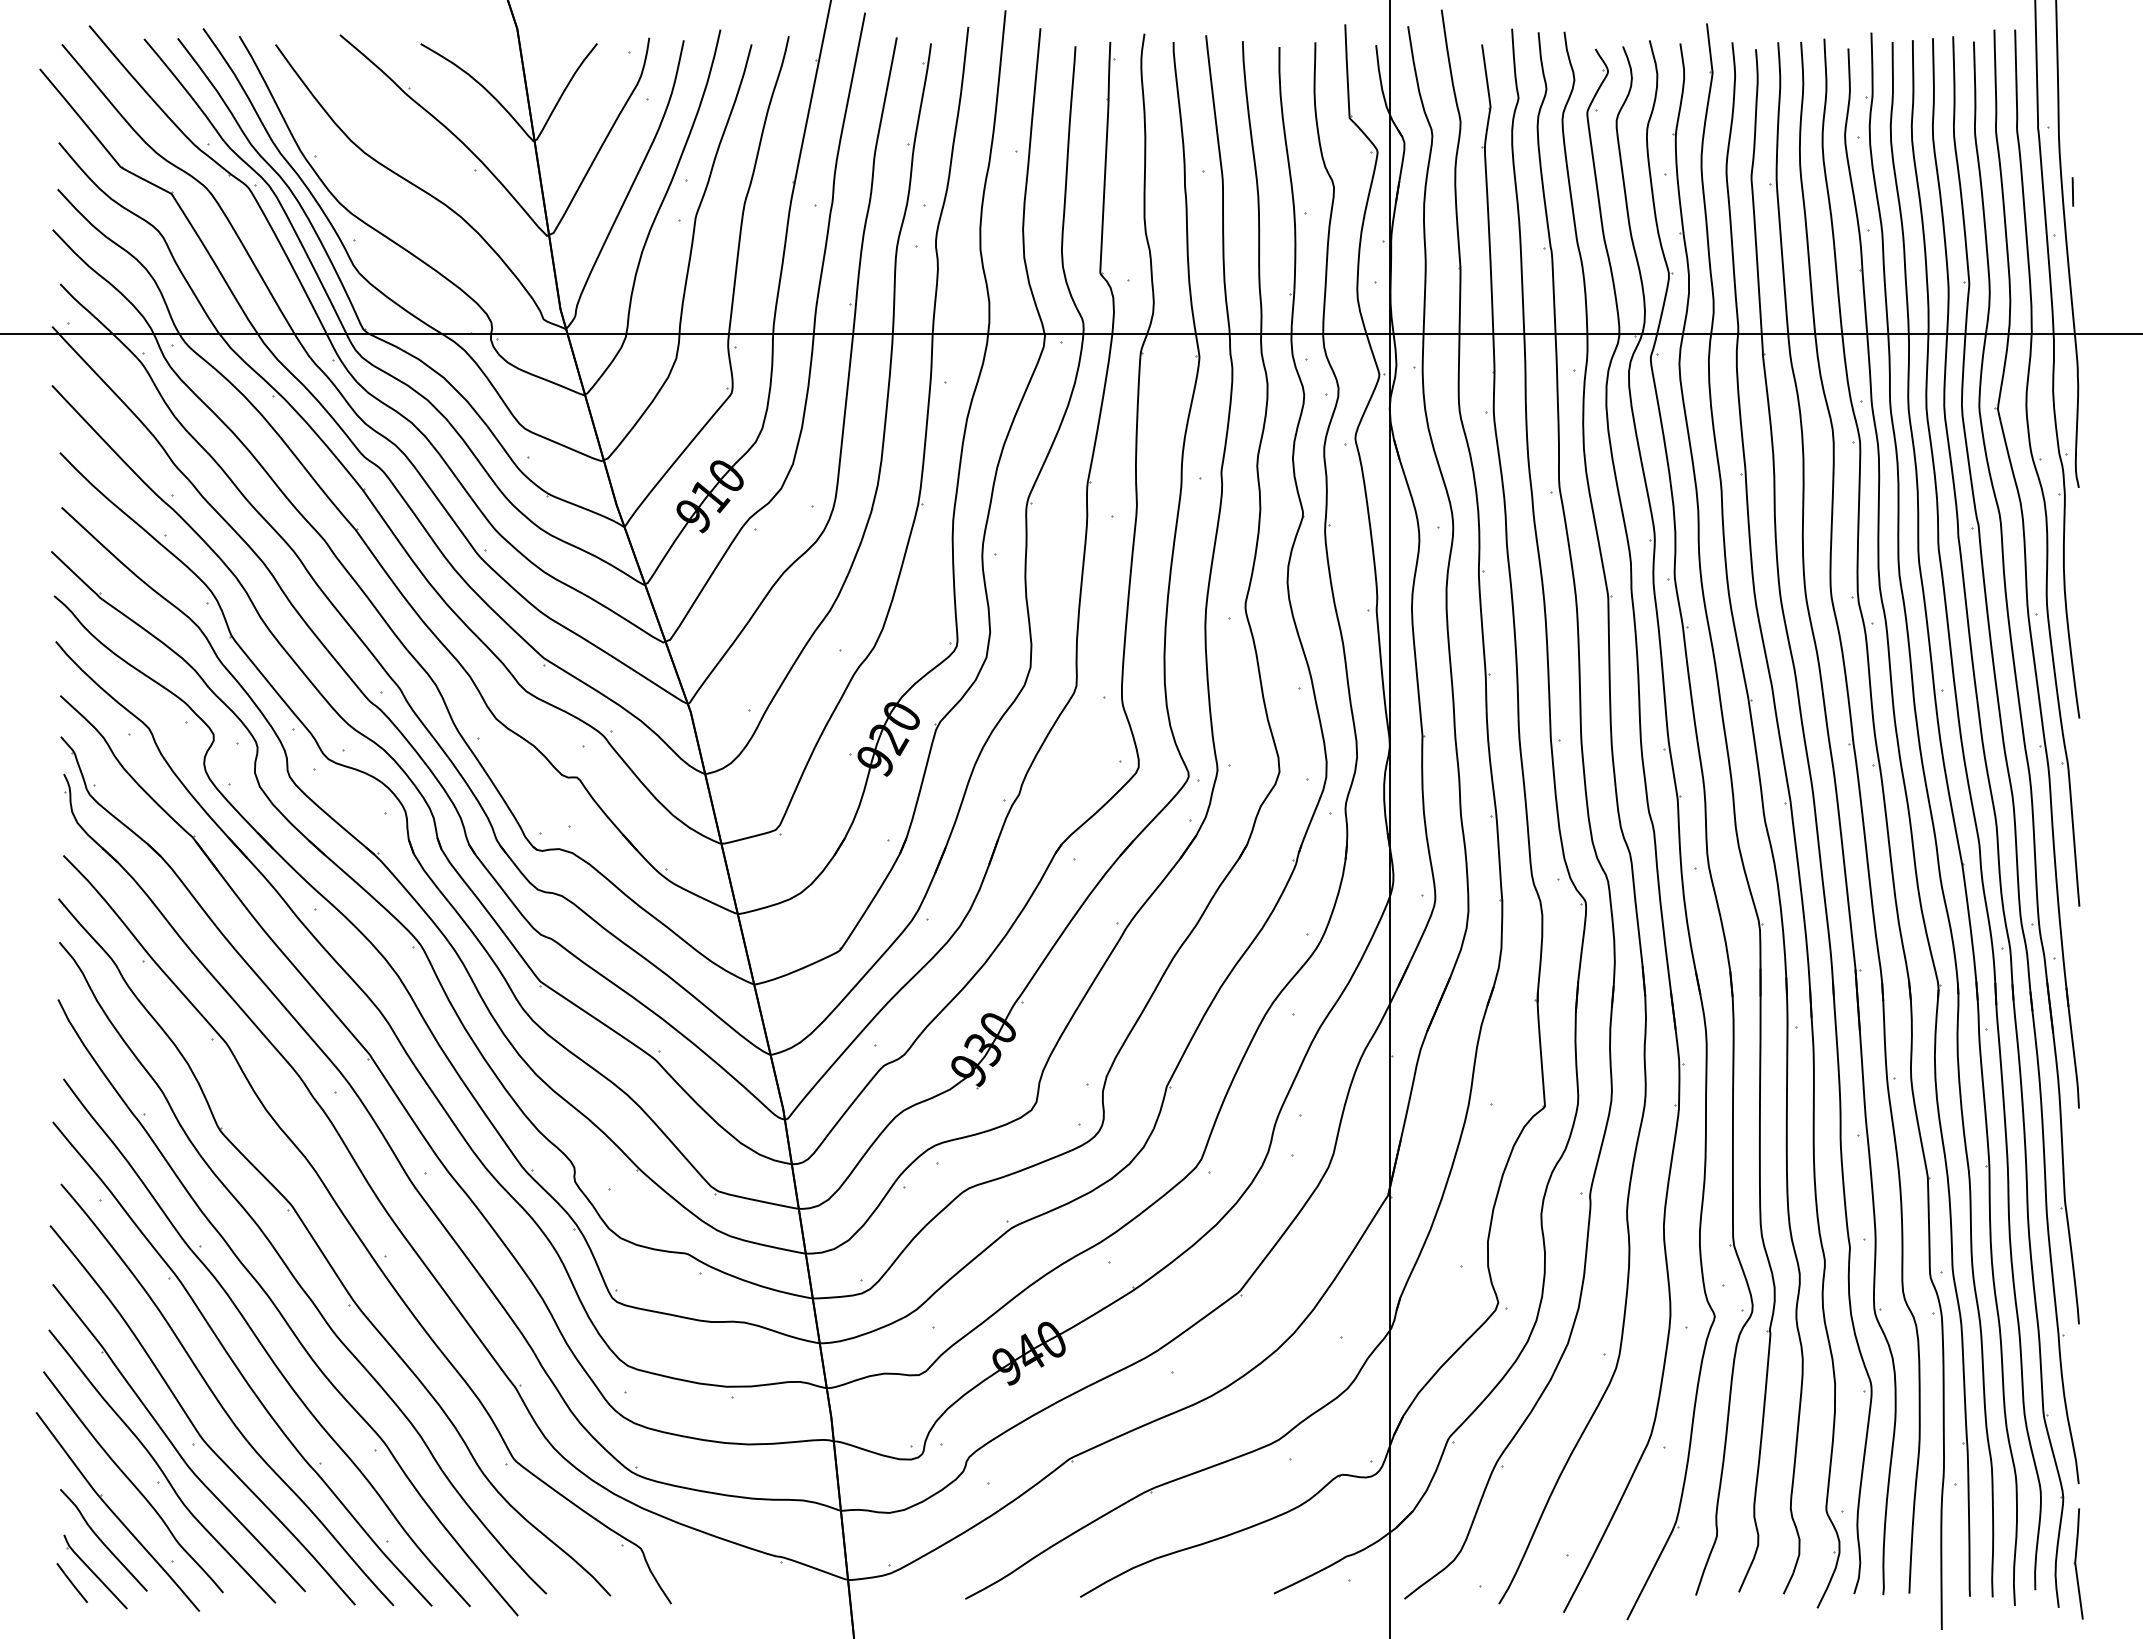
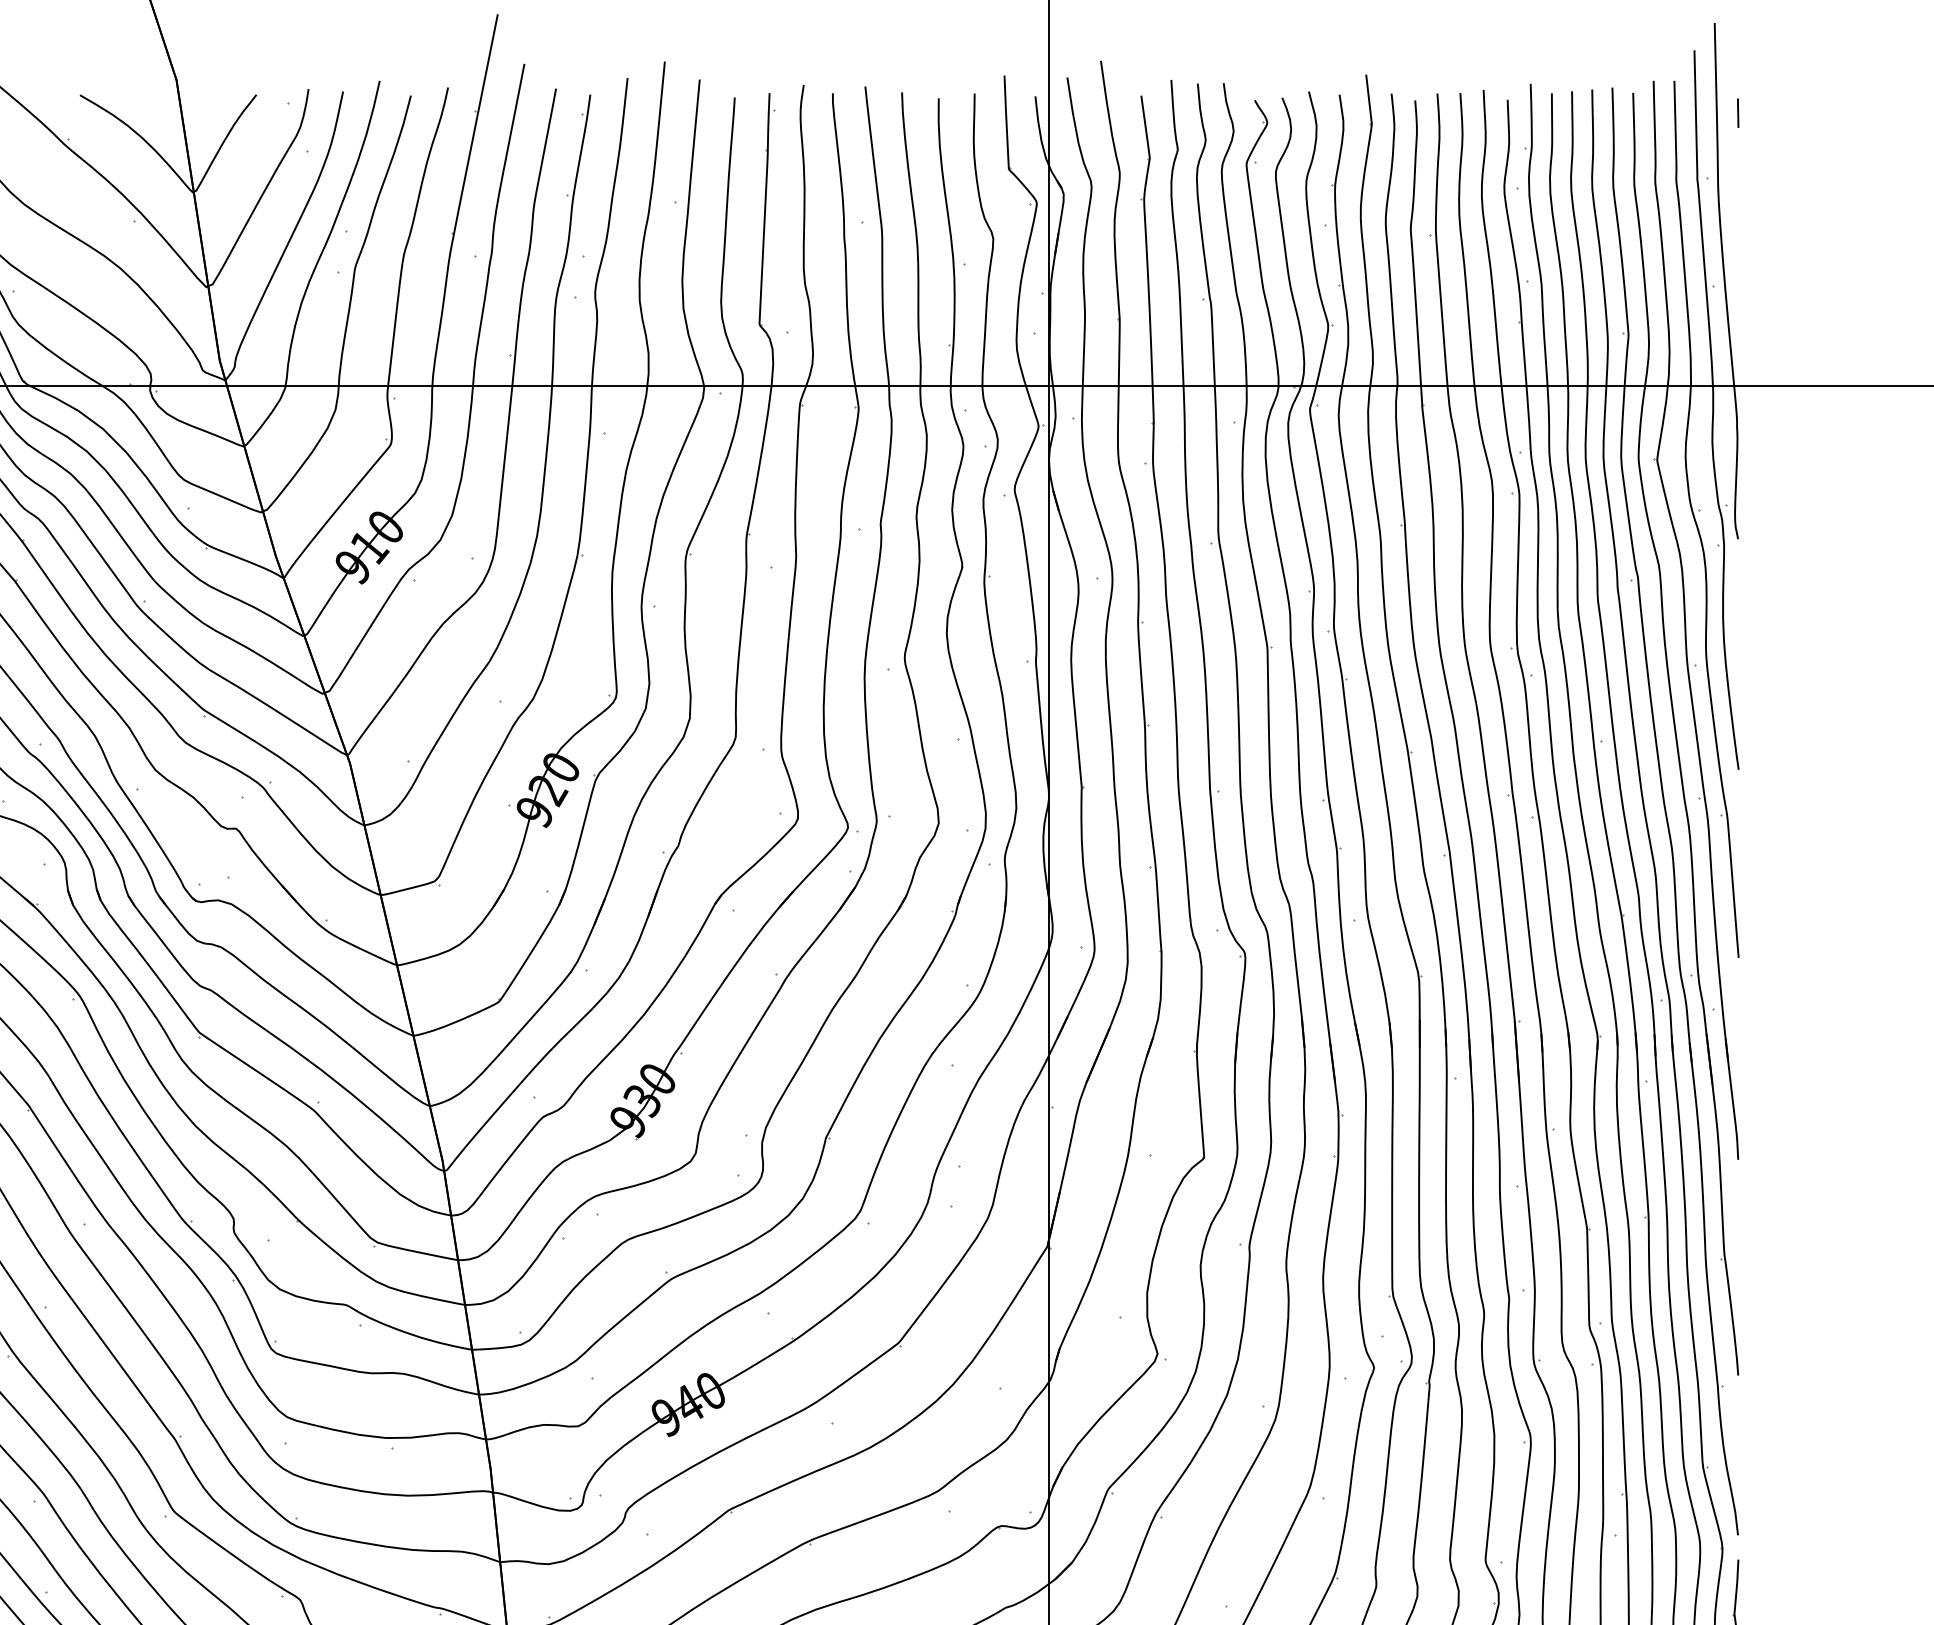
line: (2072, 191) -> (1737, 112), moved

